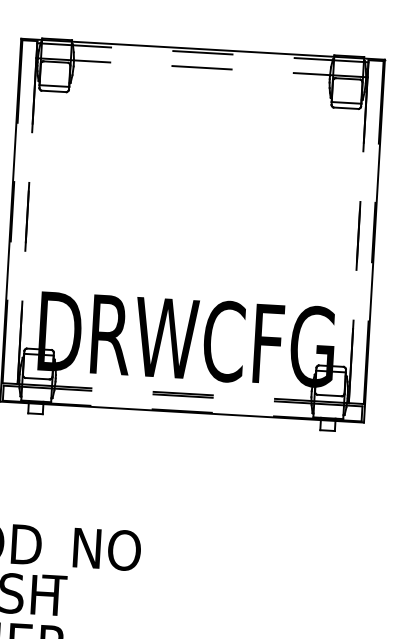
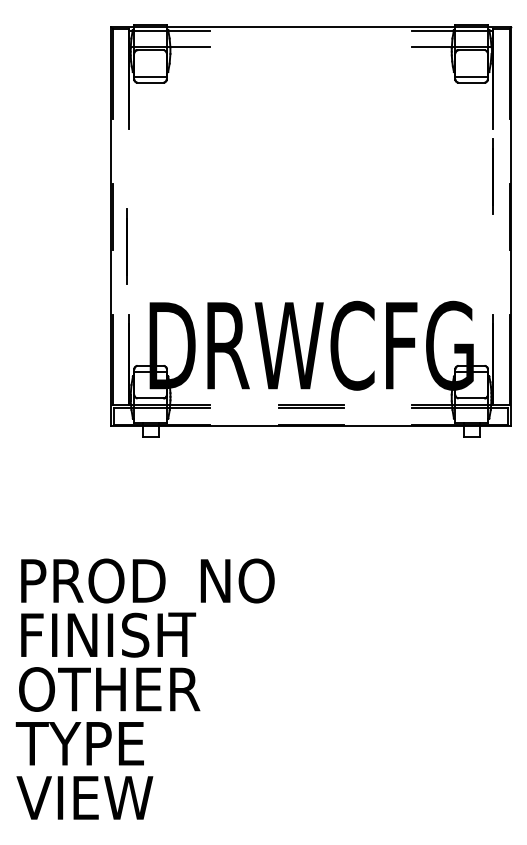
line: (202, 52) -> (310, 30), removed
line: (201, 67) -> (310, 47), removed
line: (26, 216) -> (126, 246), moved
line: (357, 235) -> (492, 176), moved

